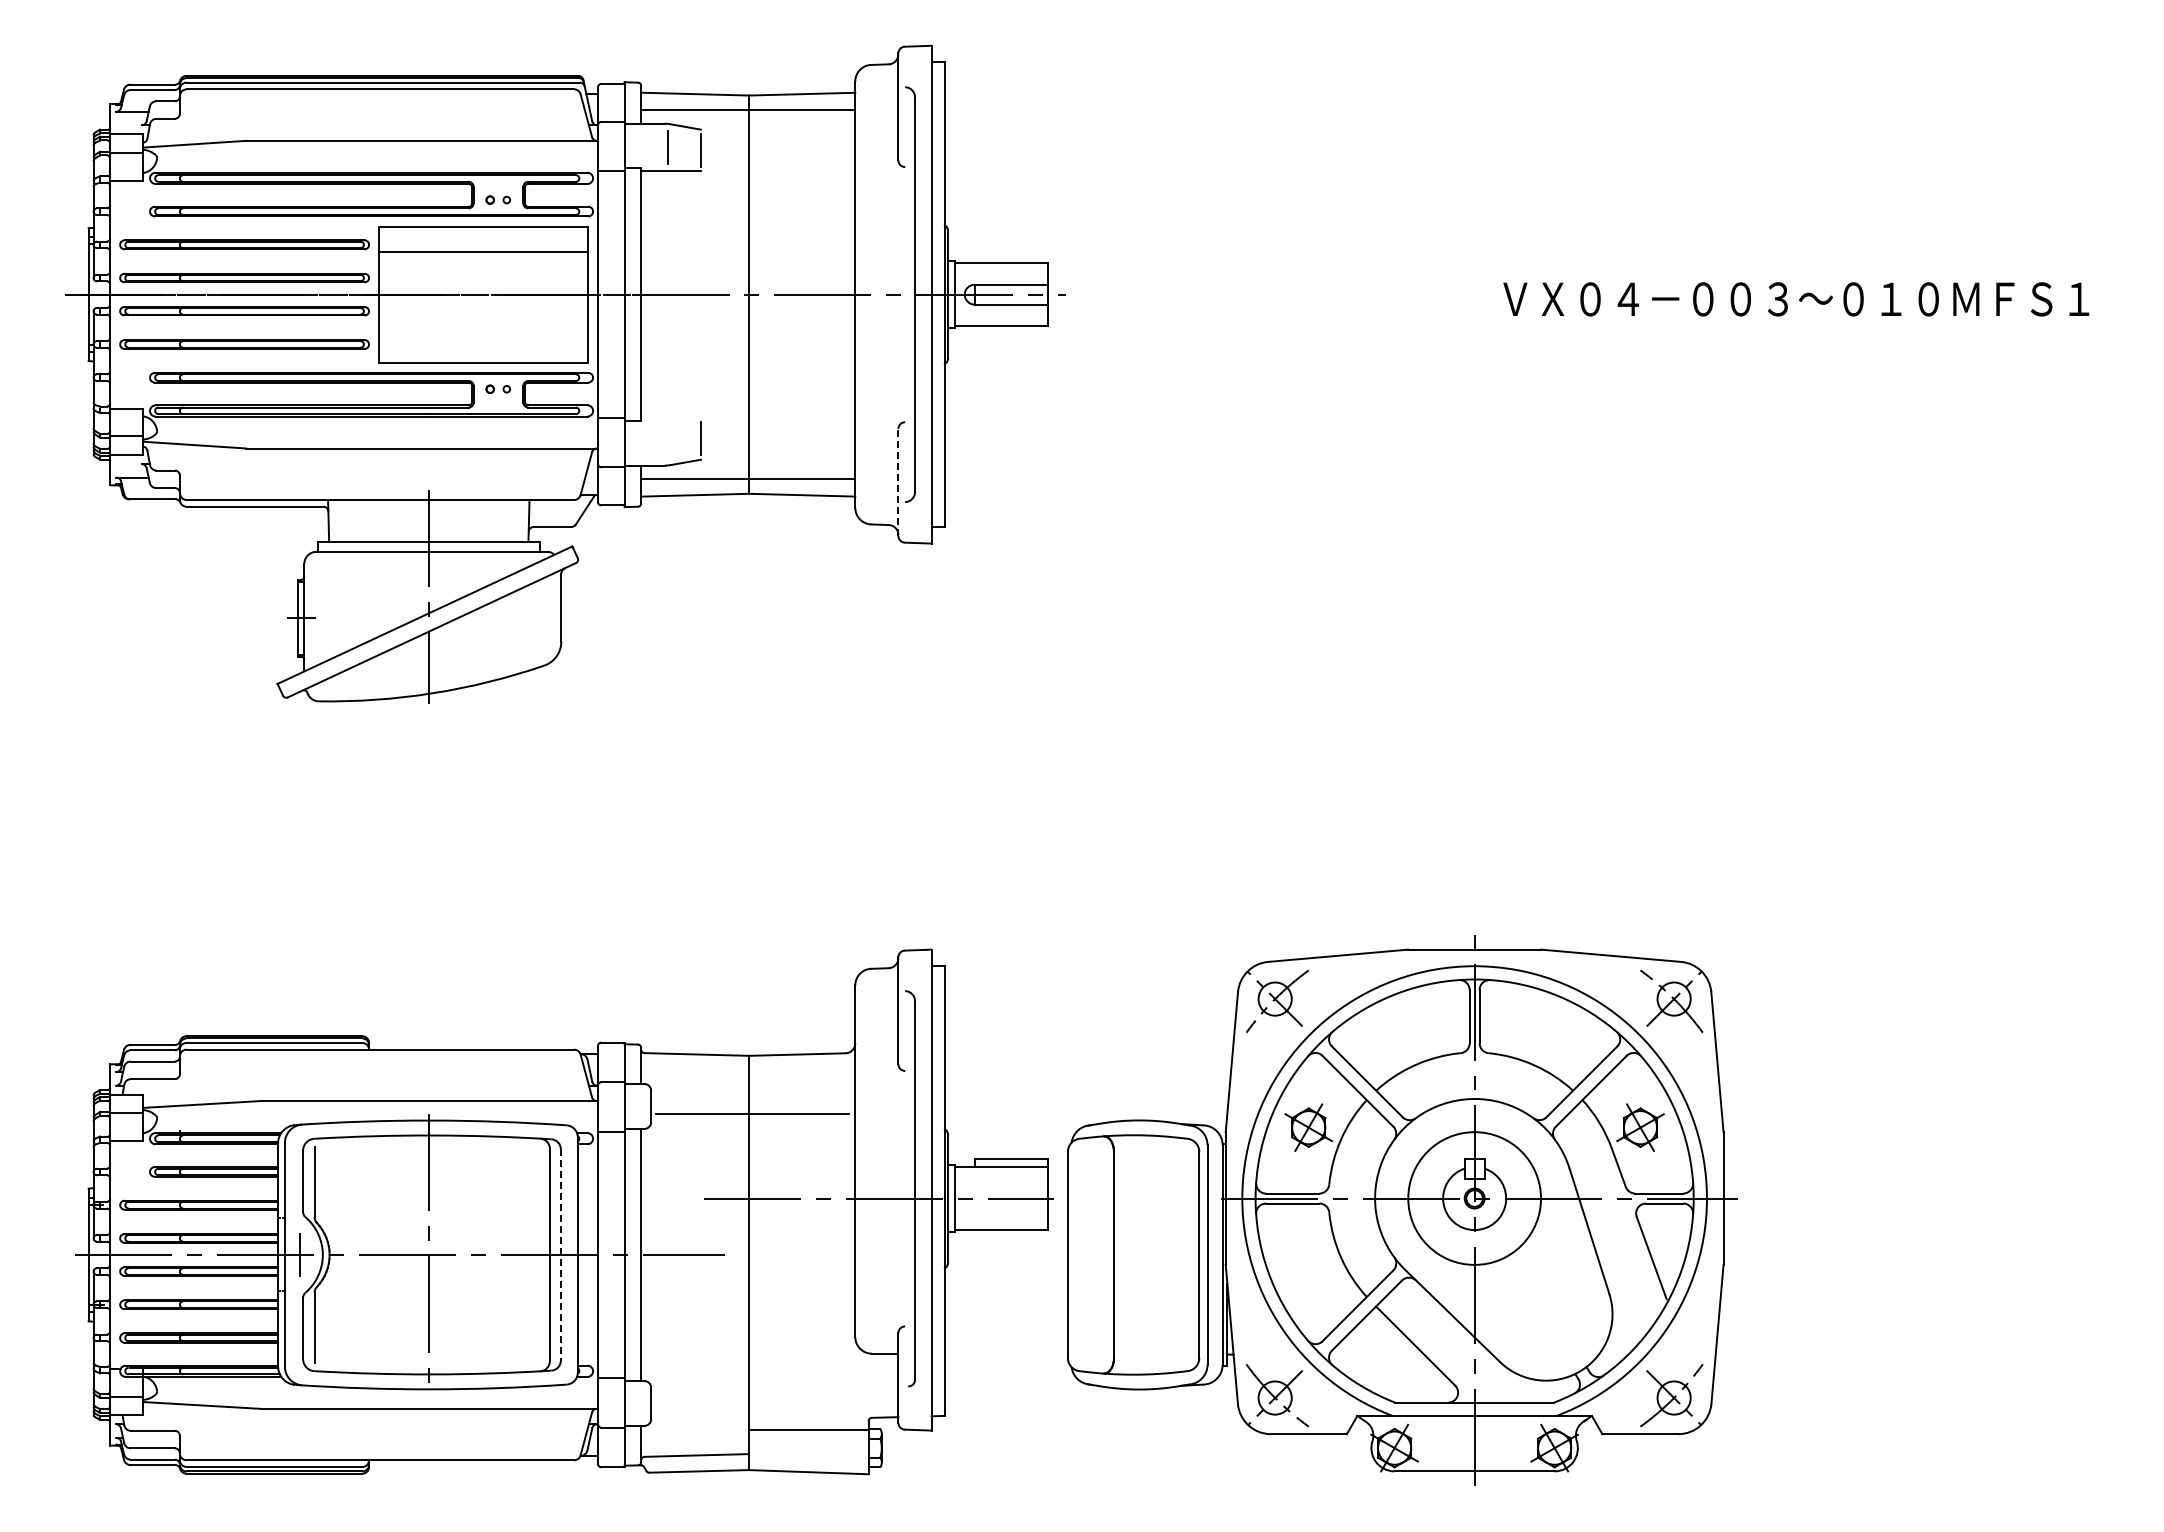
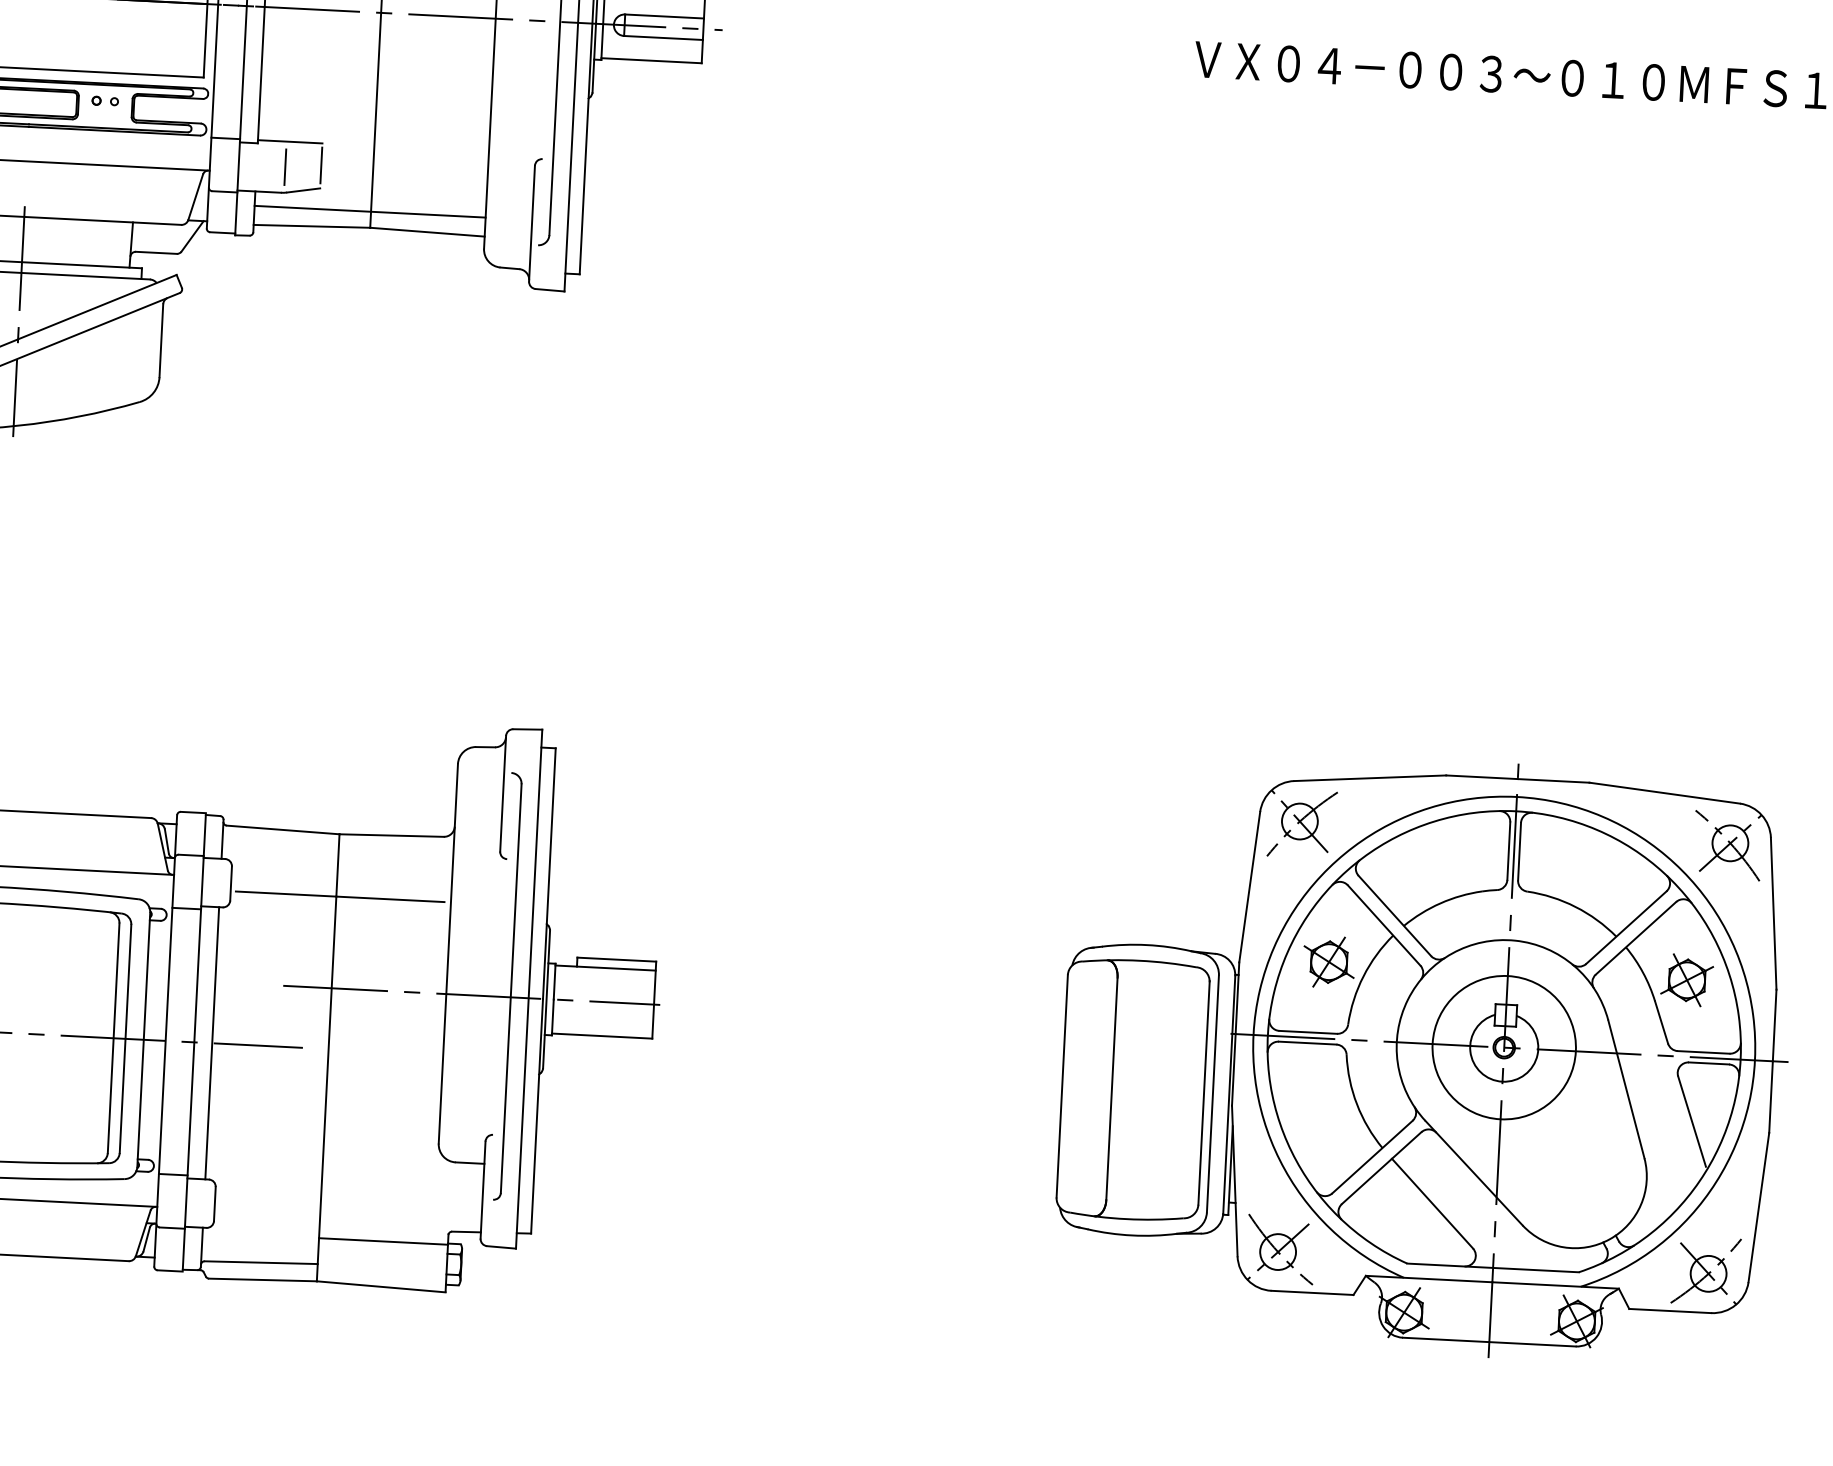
line: (670, 418) -> (289, 142), added
line: (667, 441) -> (285, 166), added
line: (898, 482) -> (532, 223), dashed -> solid
part: (1402, 1210) -> (1425, 1056), moved
line: (560, 1255) -> (125, 1039), dashed -> solid

